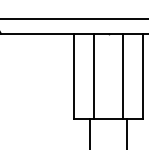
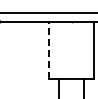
line: (73, 75) -> (48, 49), solid -> dashed
line: (93, 76) -> (61, 50), removed
line: (123, 76) -> (81, 50), removed

